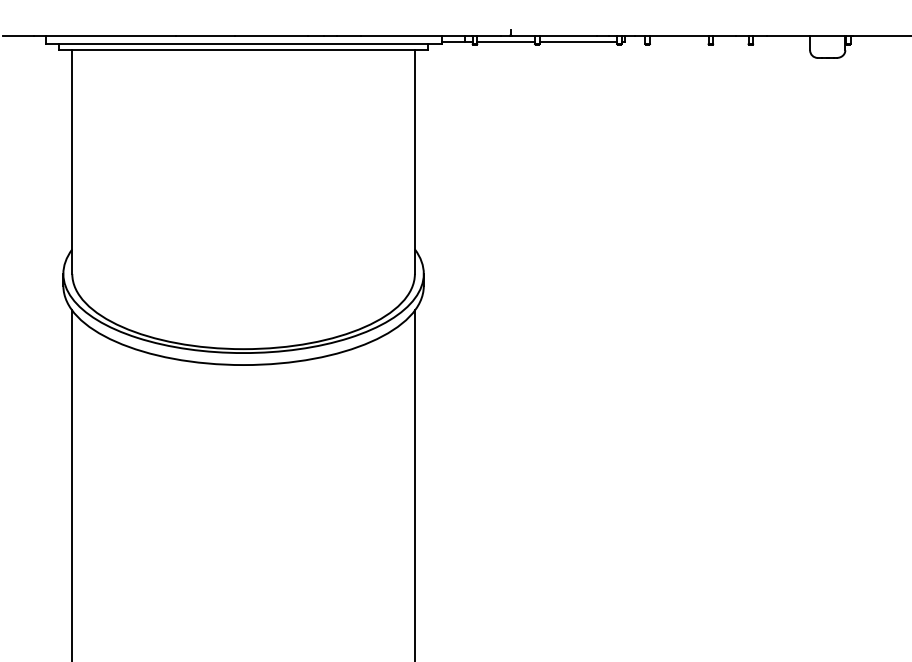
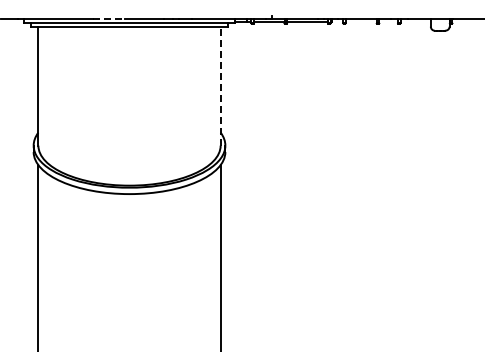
line: (205, 34) -> (109, 18), solid -> dashed
line: (414, 160) -> (220, 85), solid -> dashed

